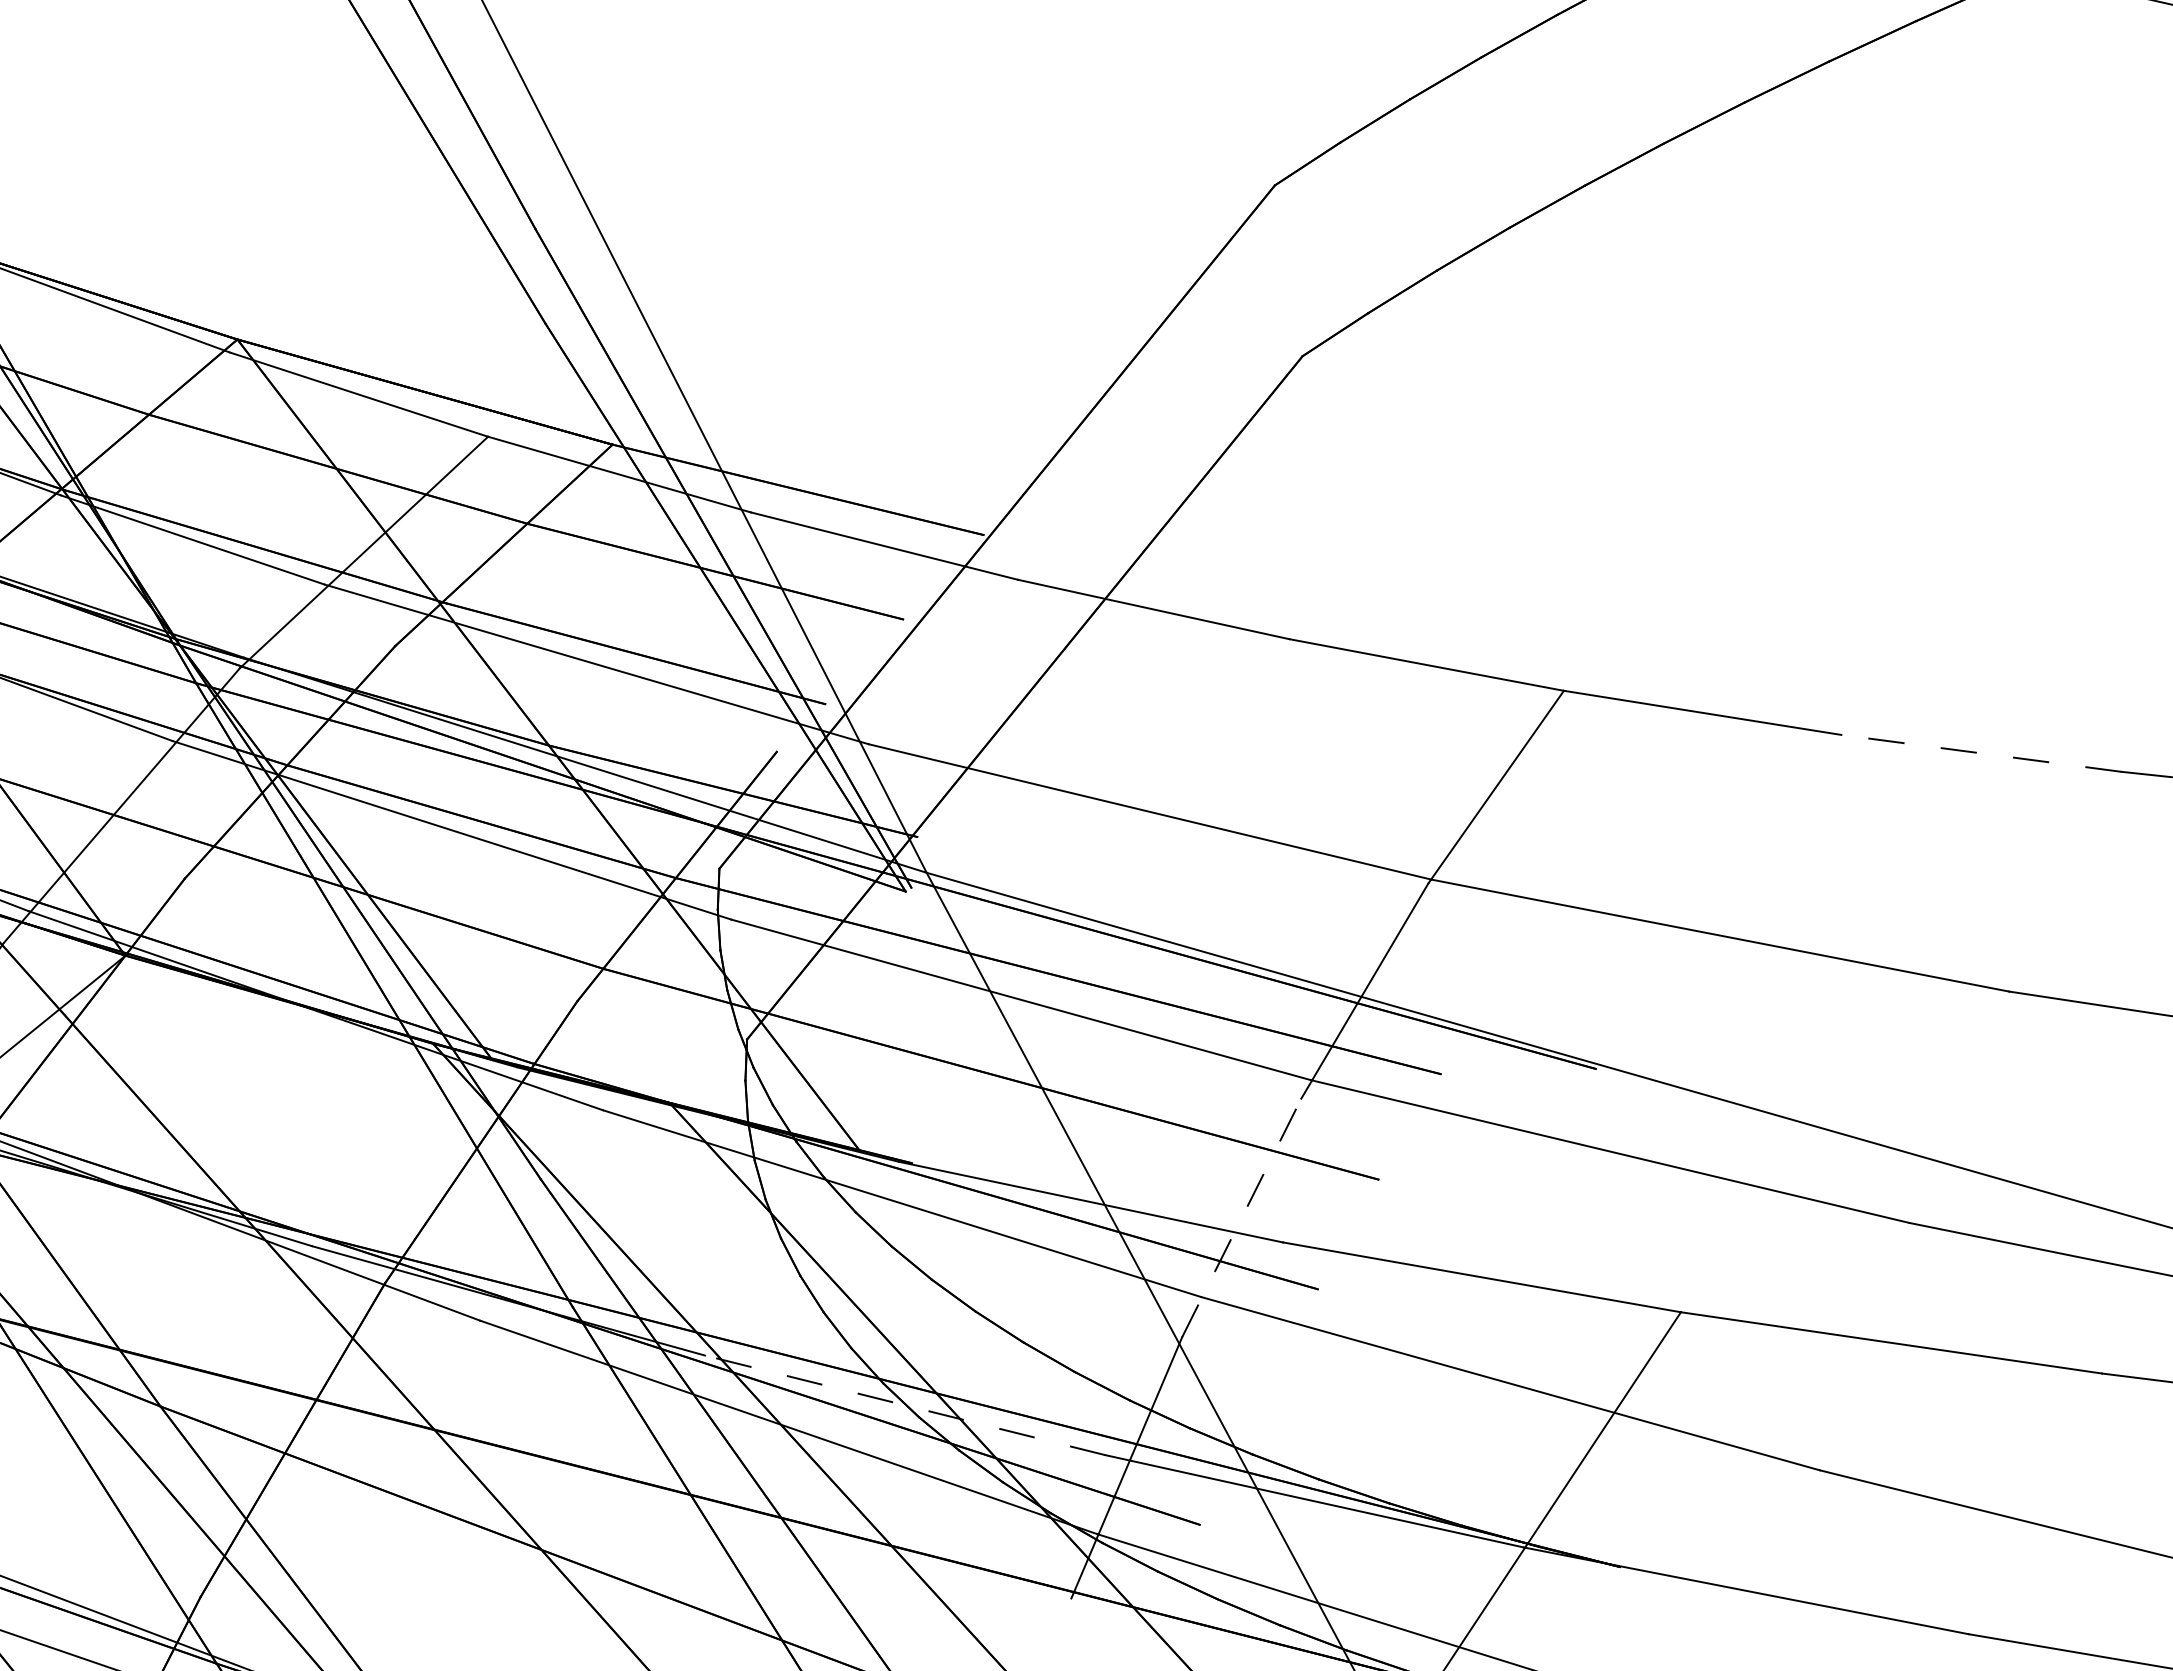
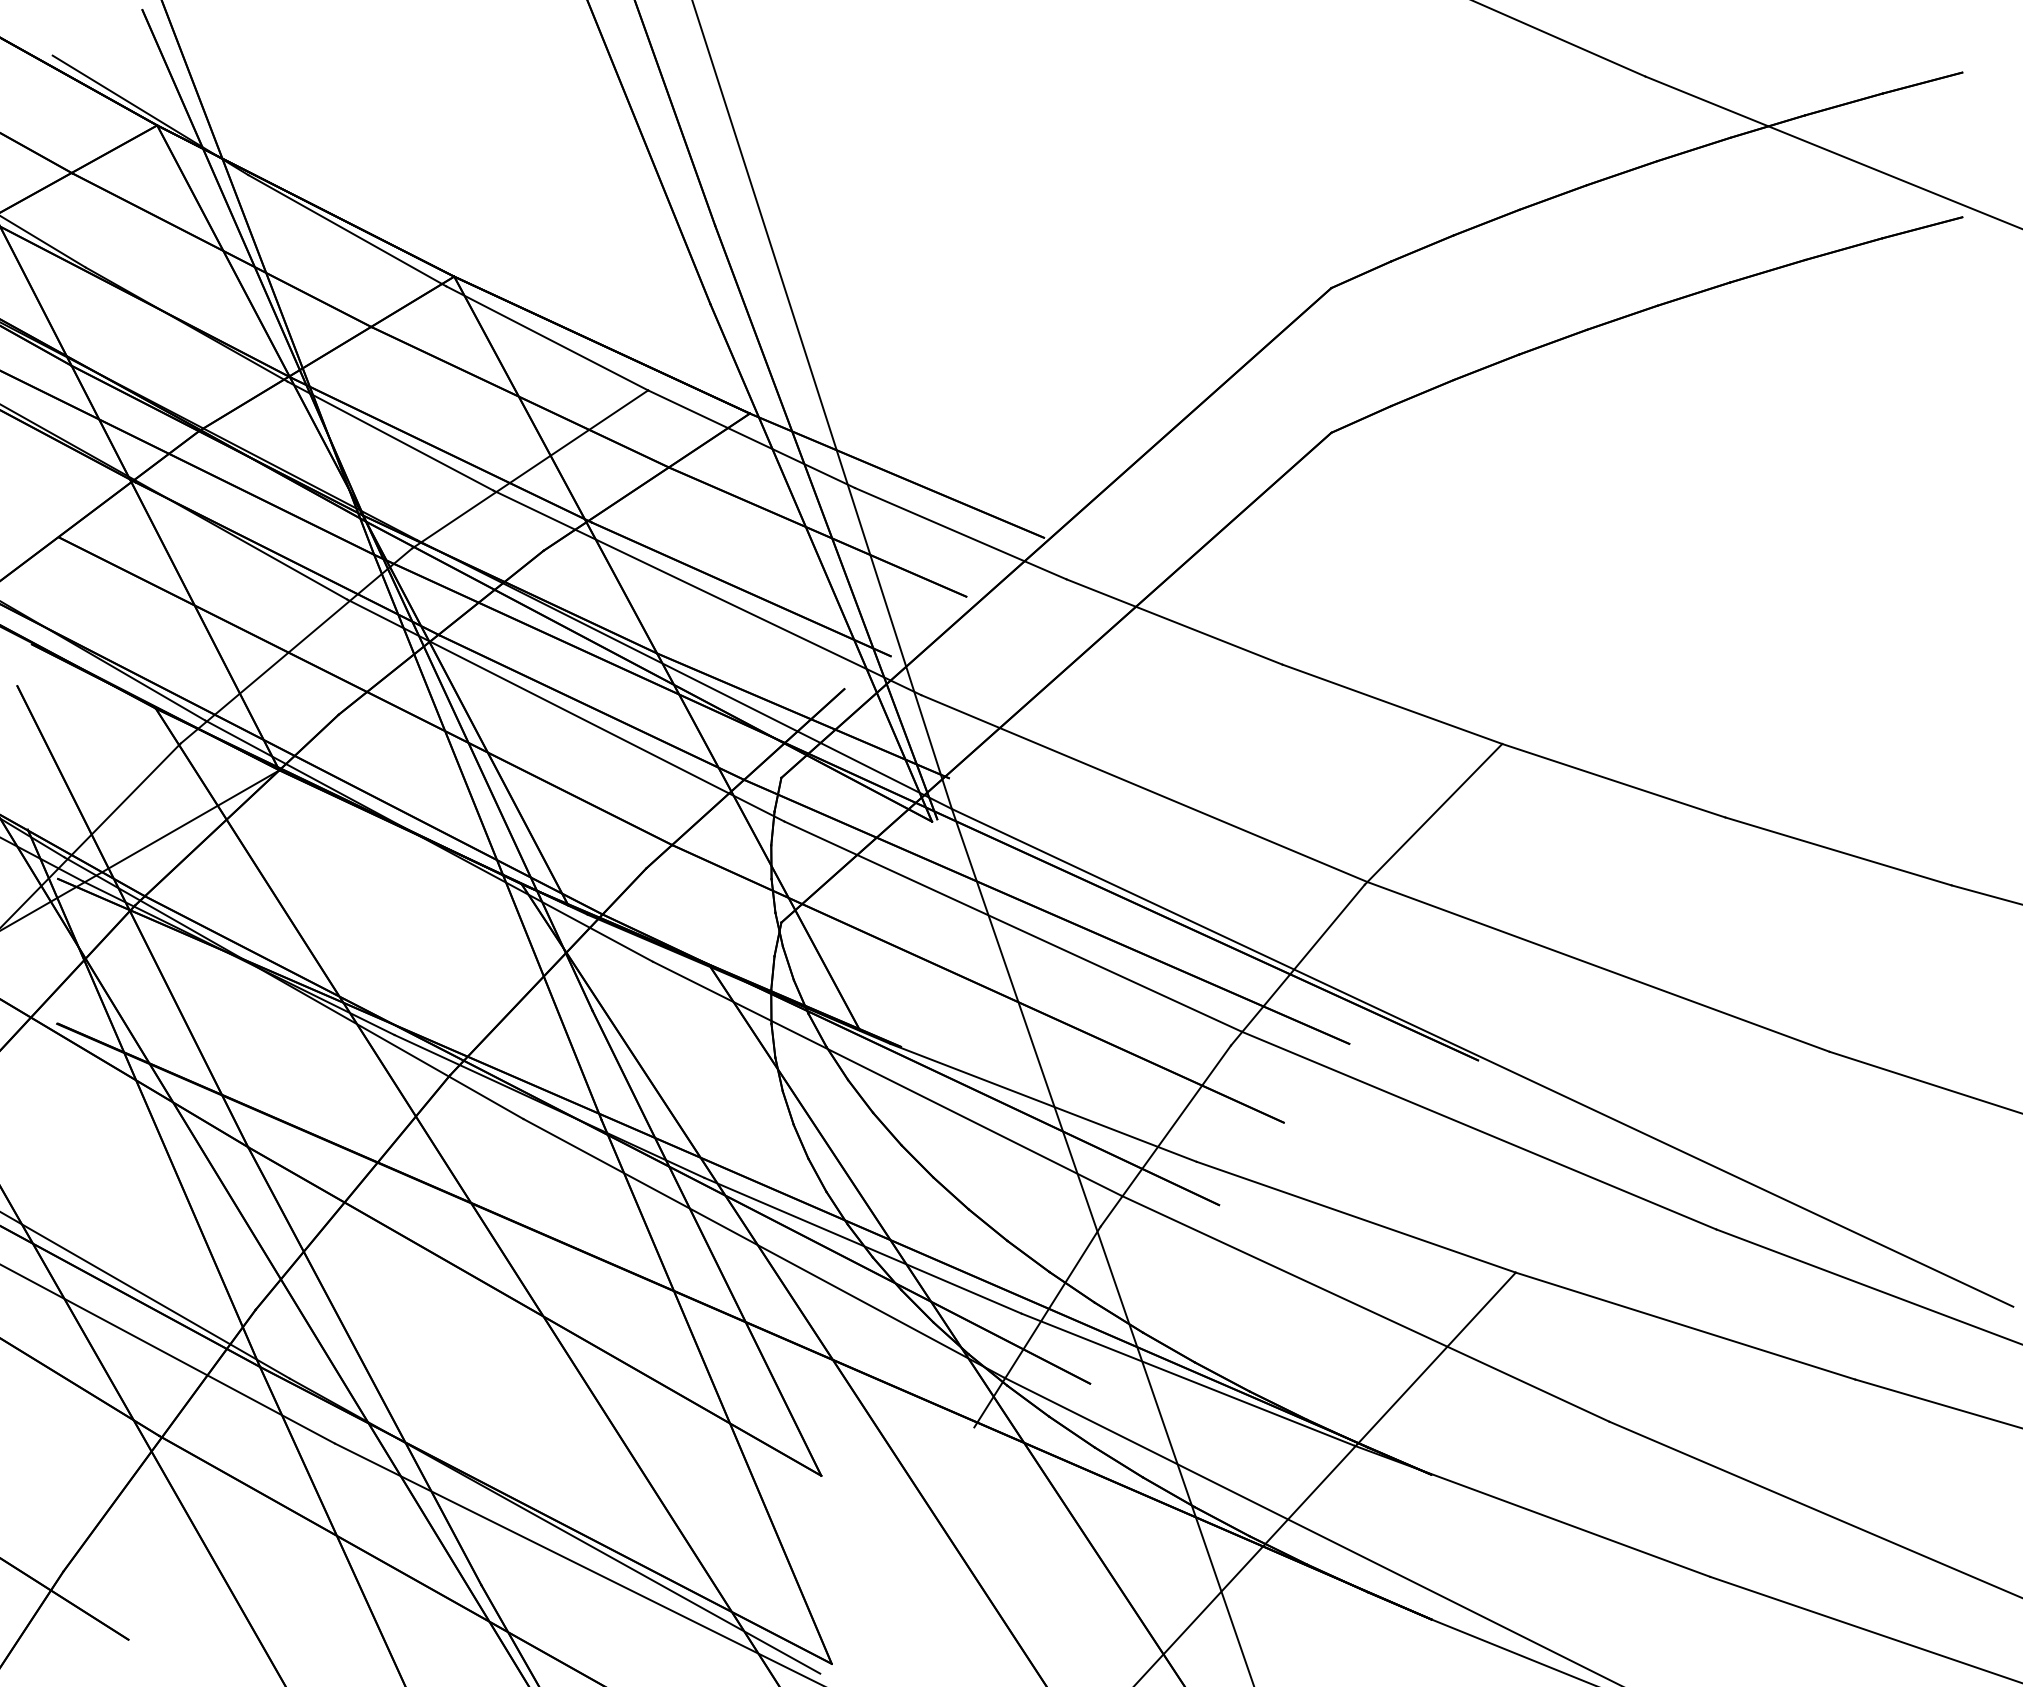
line: (1981, 753) -> (1838, 851), dashed -> solid
line: (1242, 1217) -> (1166, 1135), dashed -> solid
line: (905, 1404) -> (863, 1245), dashed -> solid

